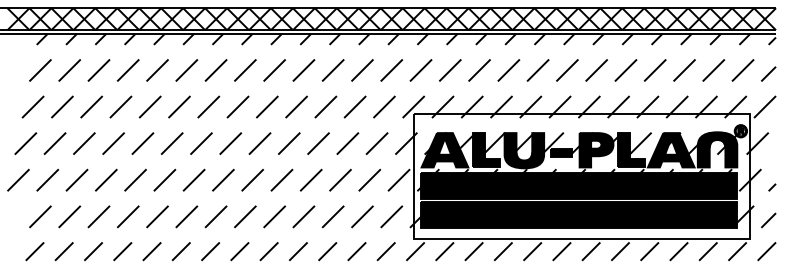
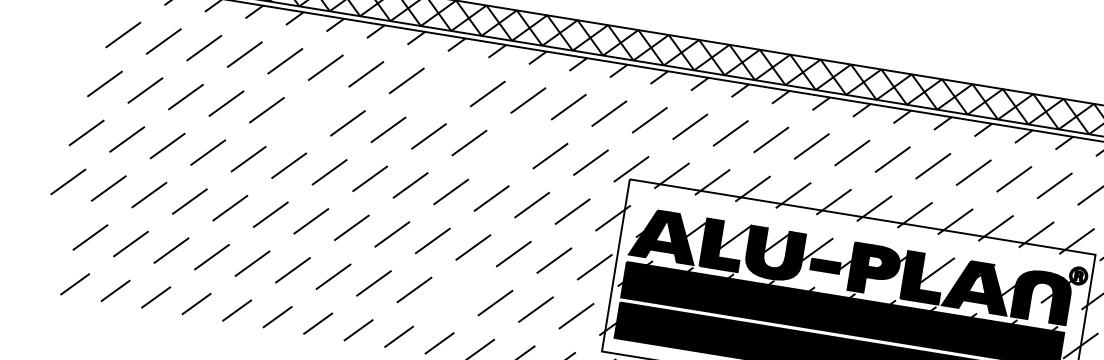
line: (274, 70) -> (447, 87), removed
line: (179, 106) -> (307, 116), removed
line: (325, 106) -> (509, 148), removed
line: (303, 216) -> (454, 295), removed

